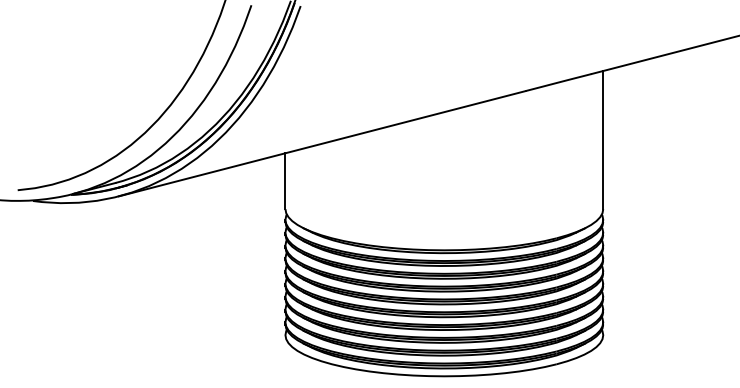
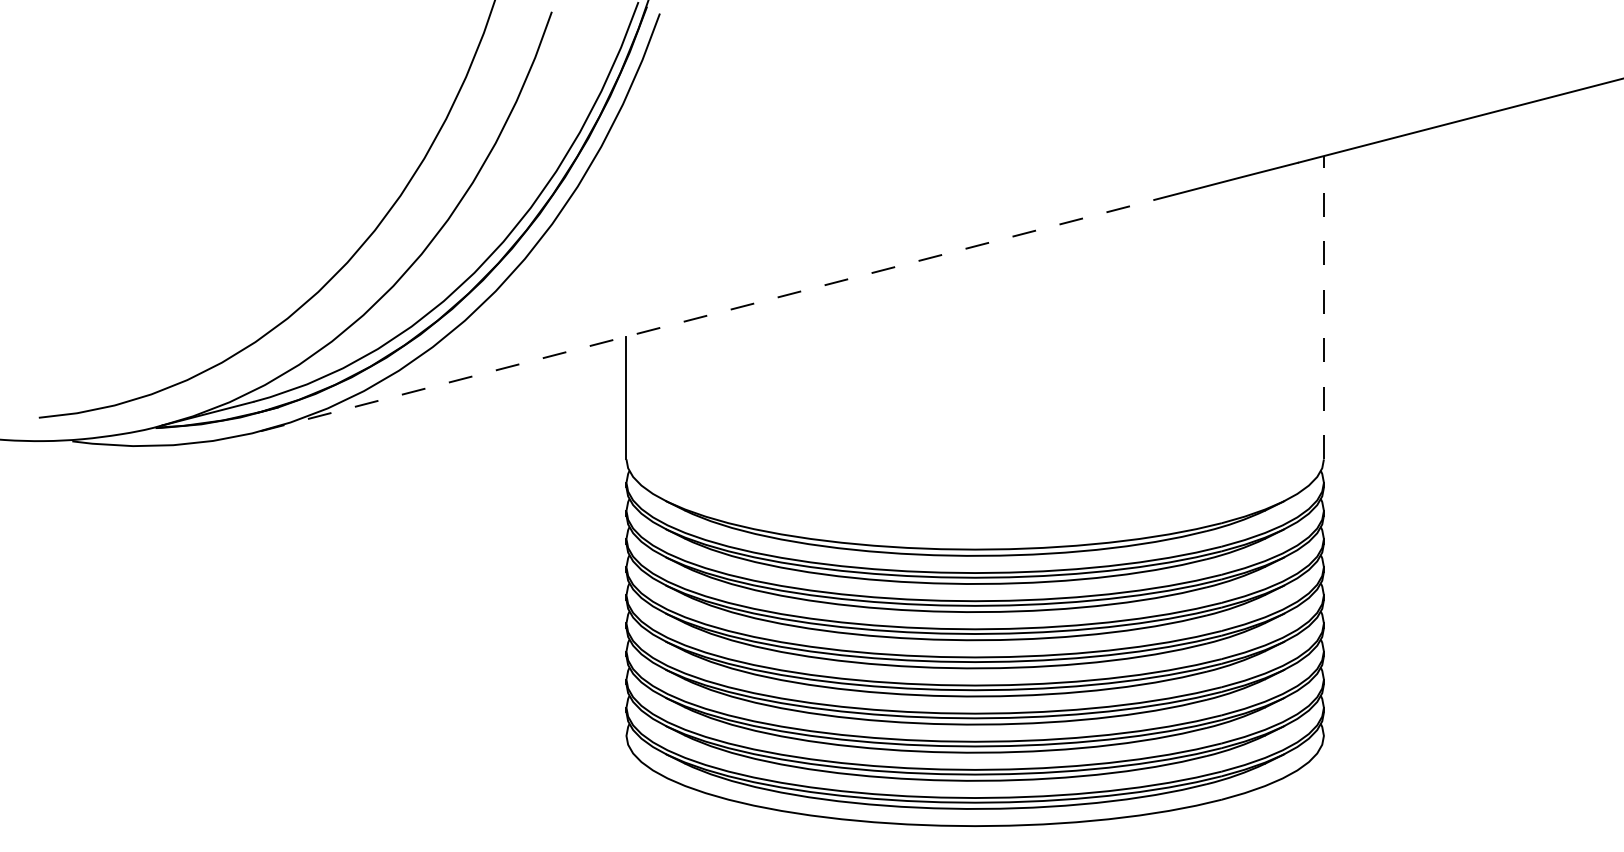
line: (603, 139) -> (1324, 306), solid -> dashed
line: (322, 143) -> (707, 315), solid -> dashed

